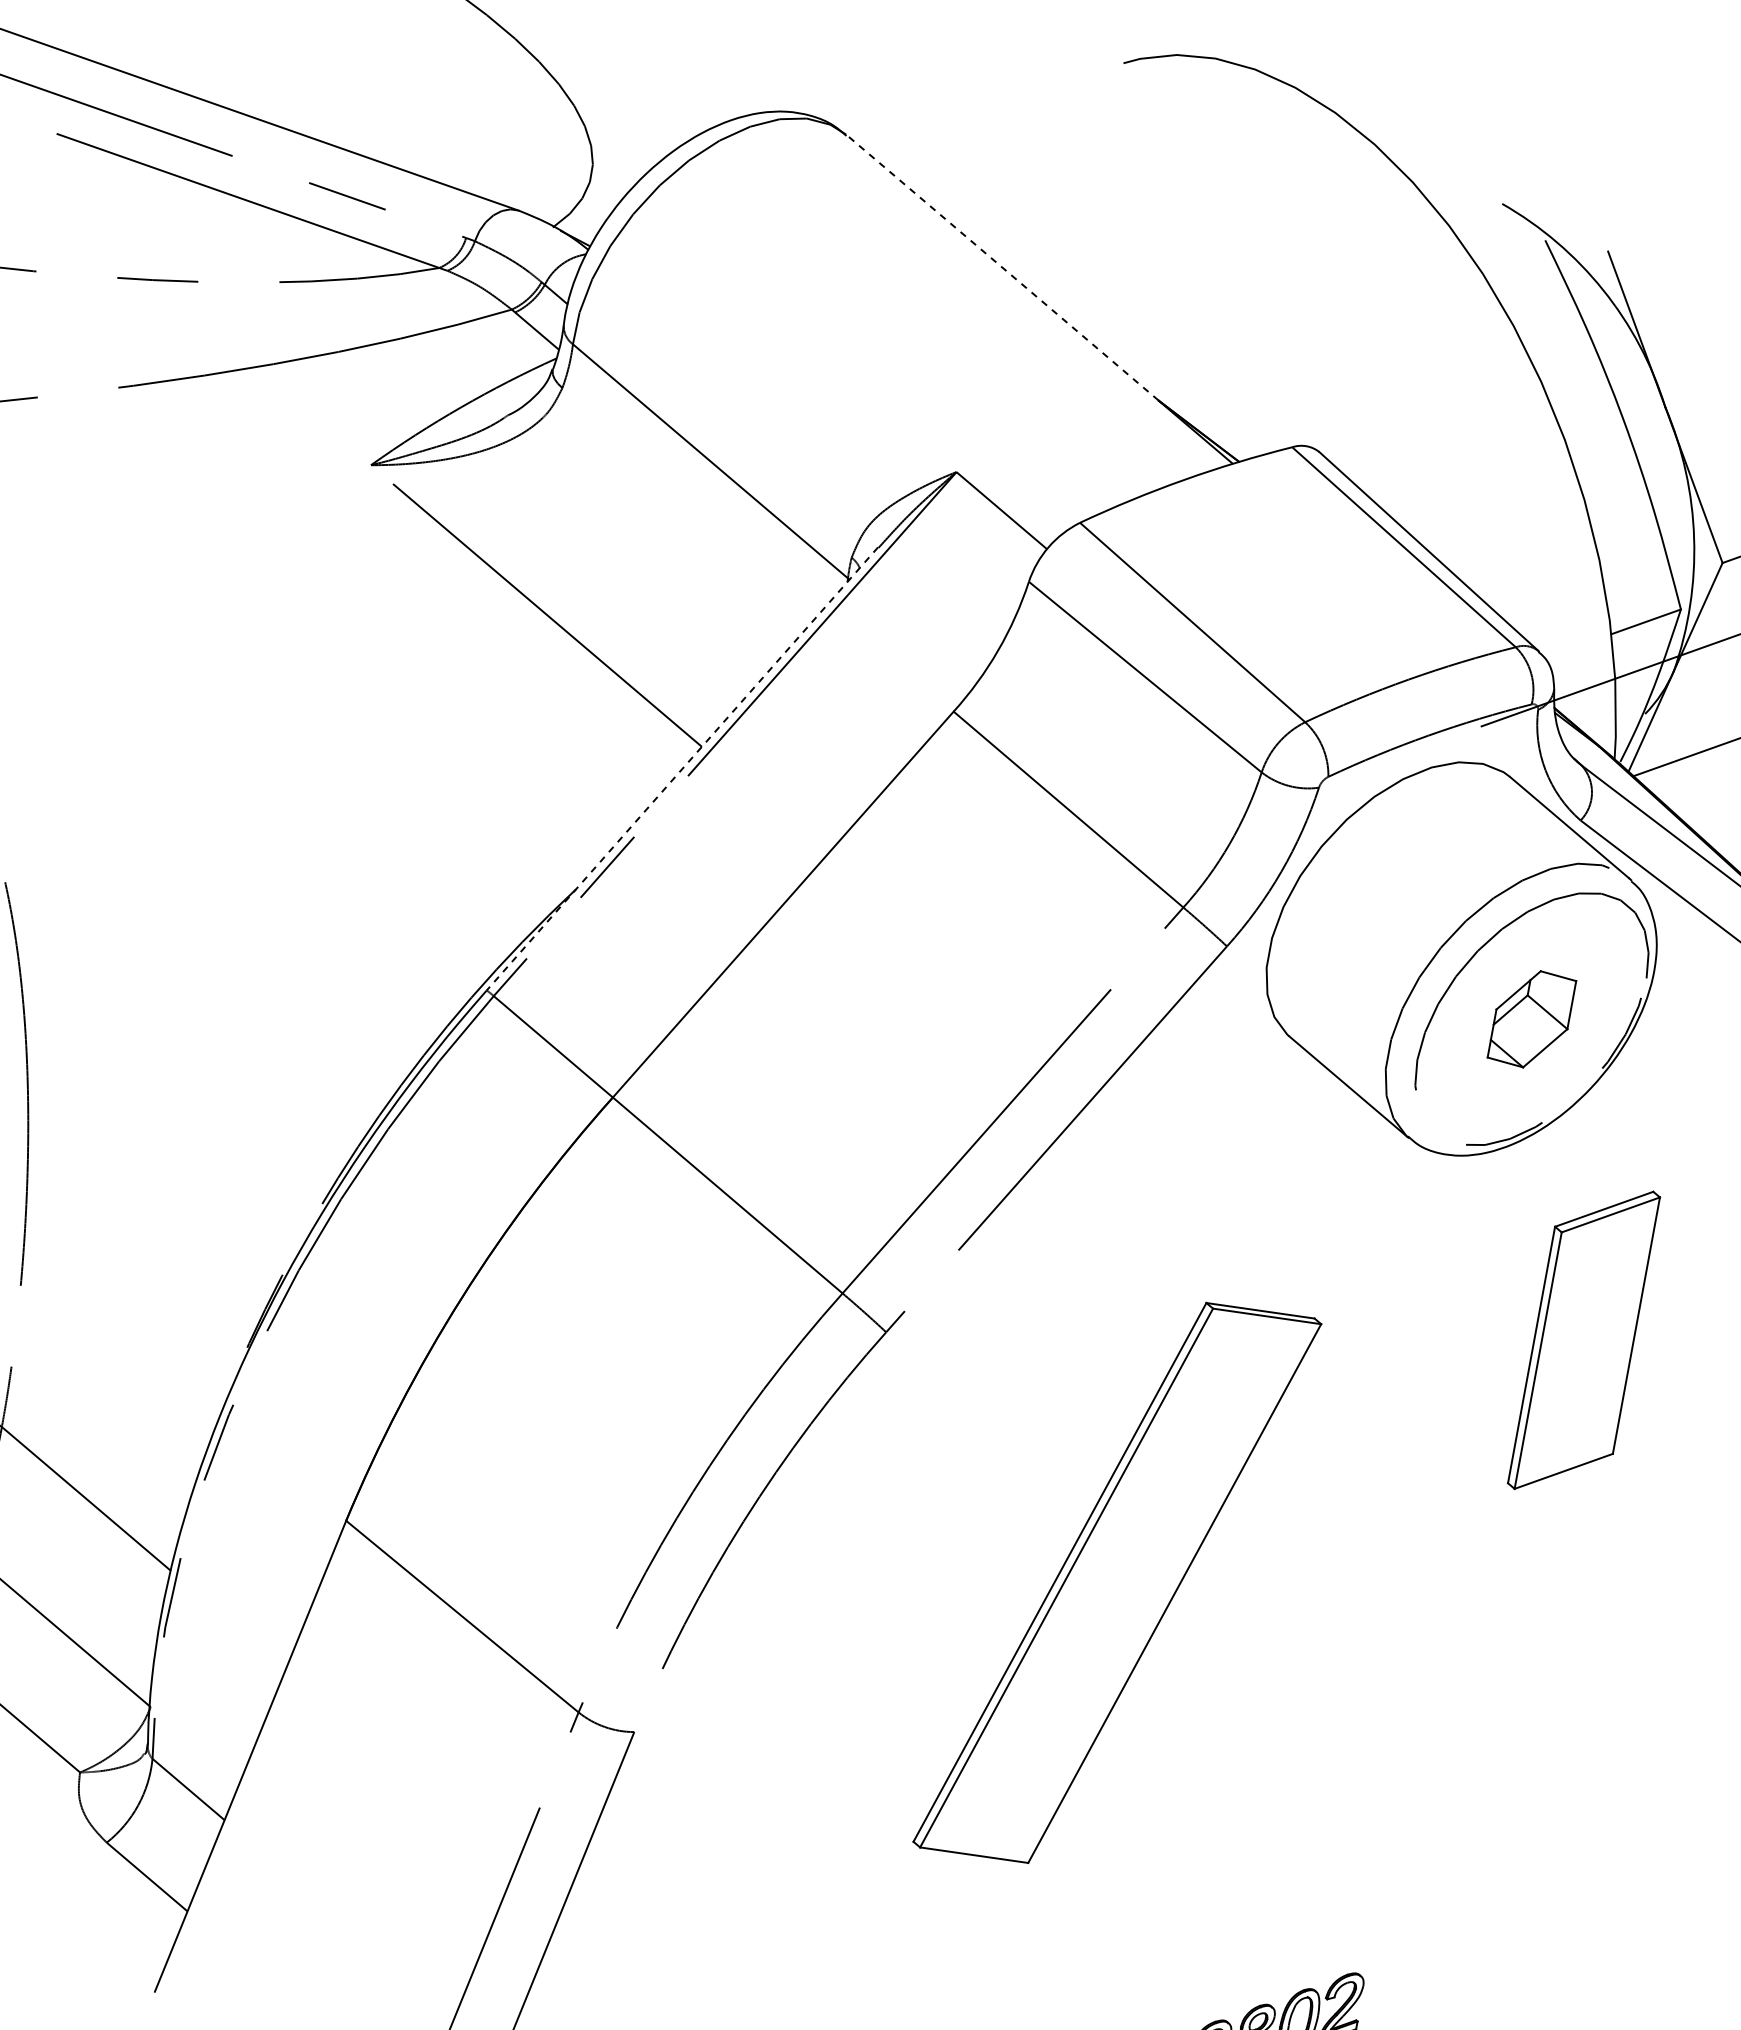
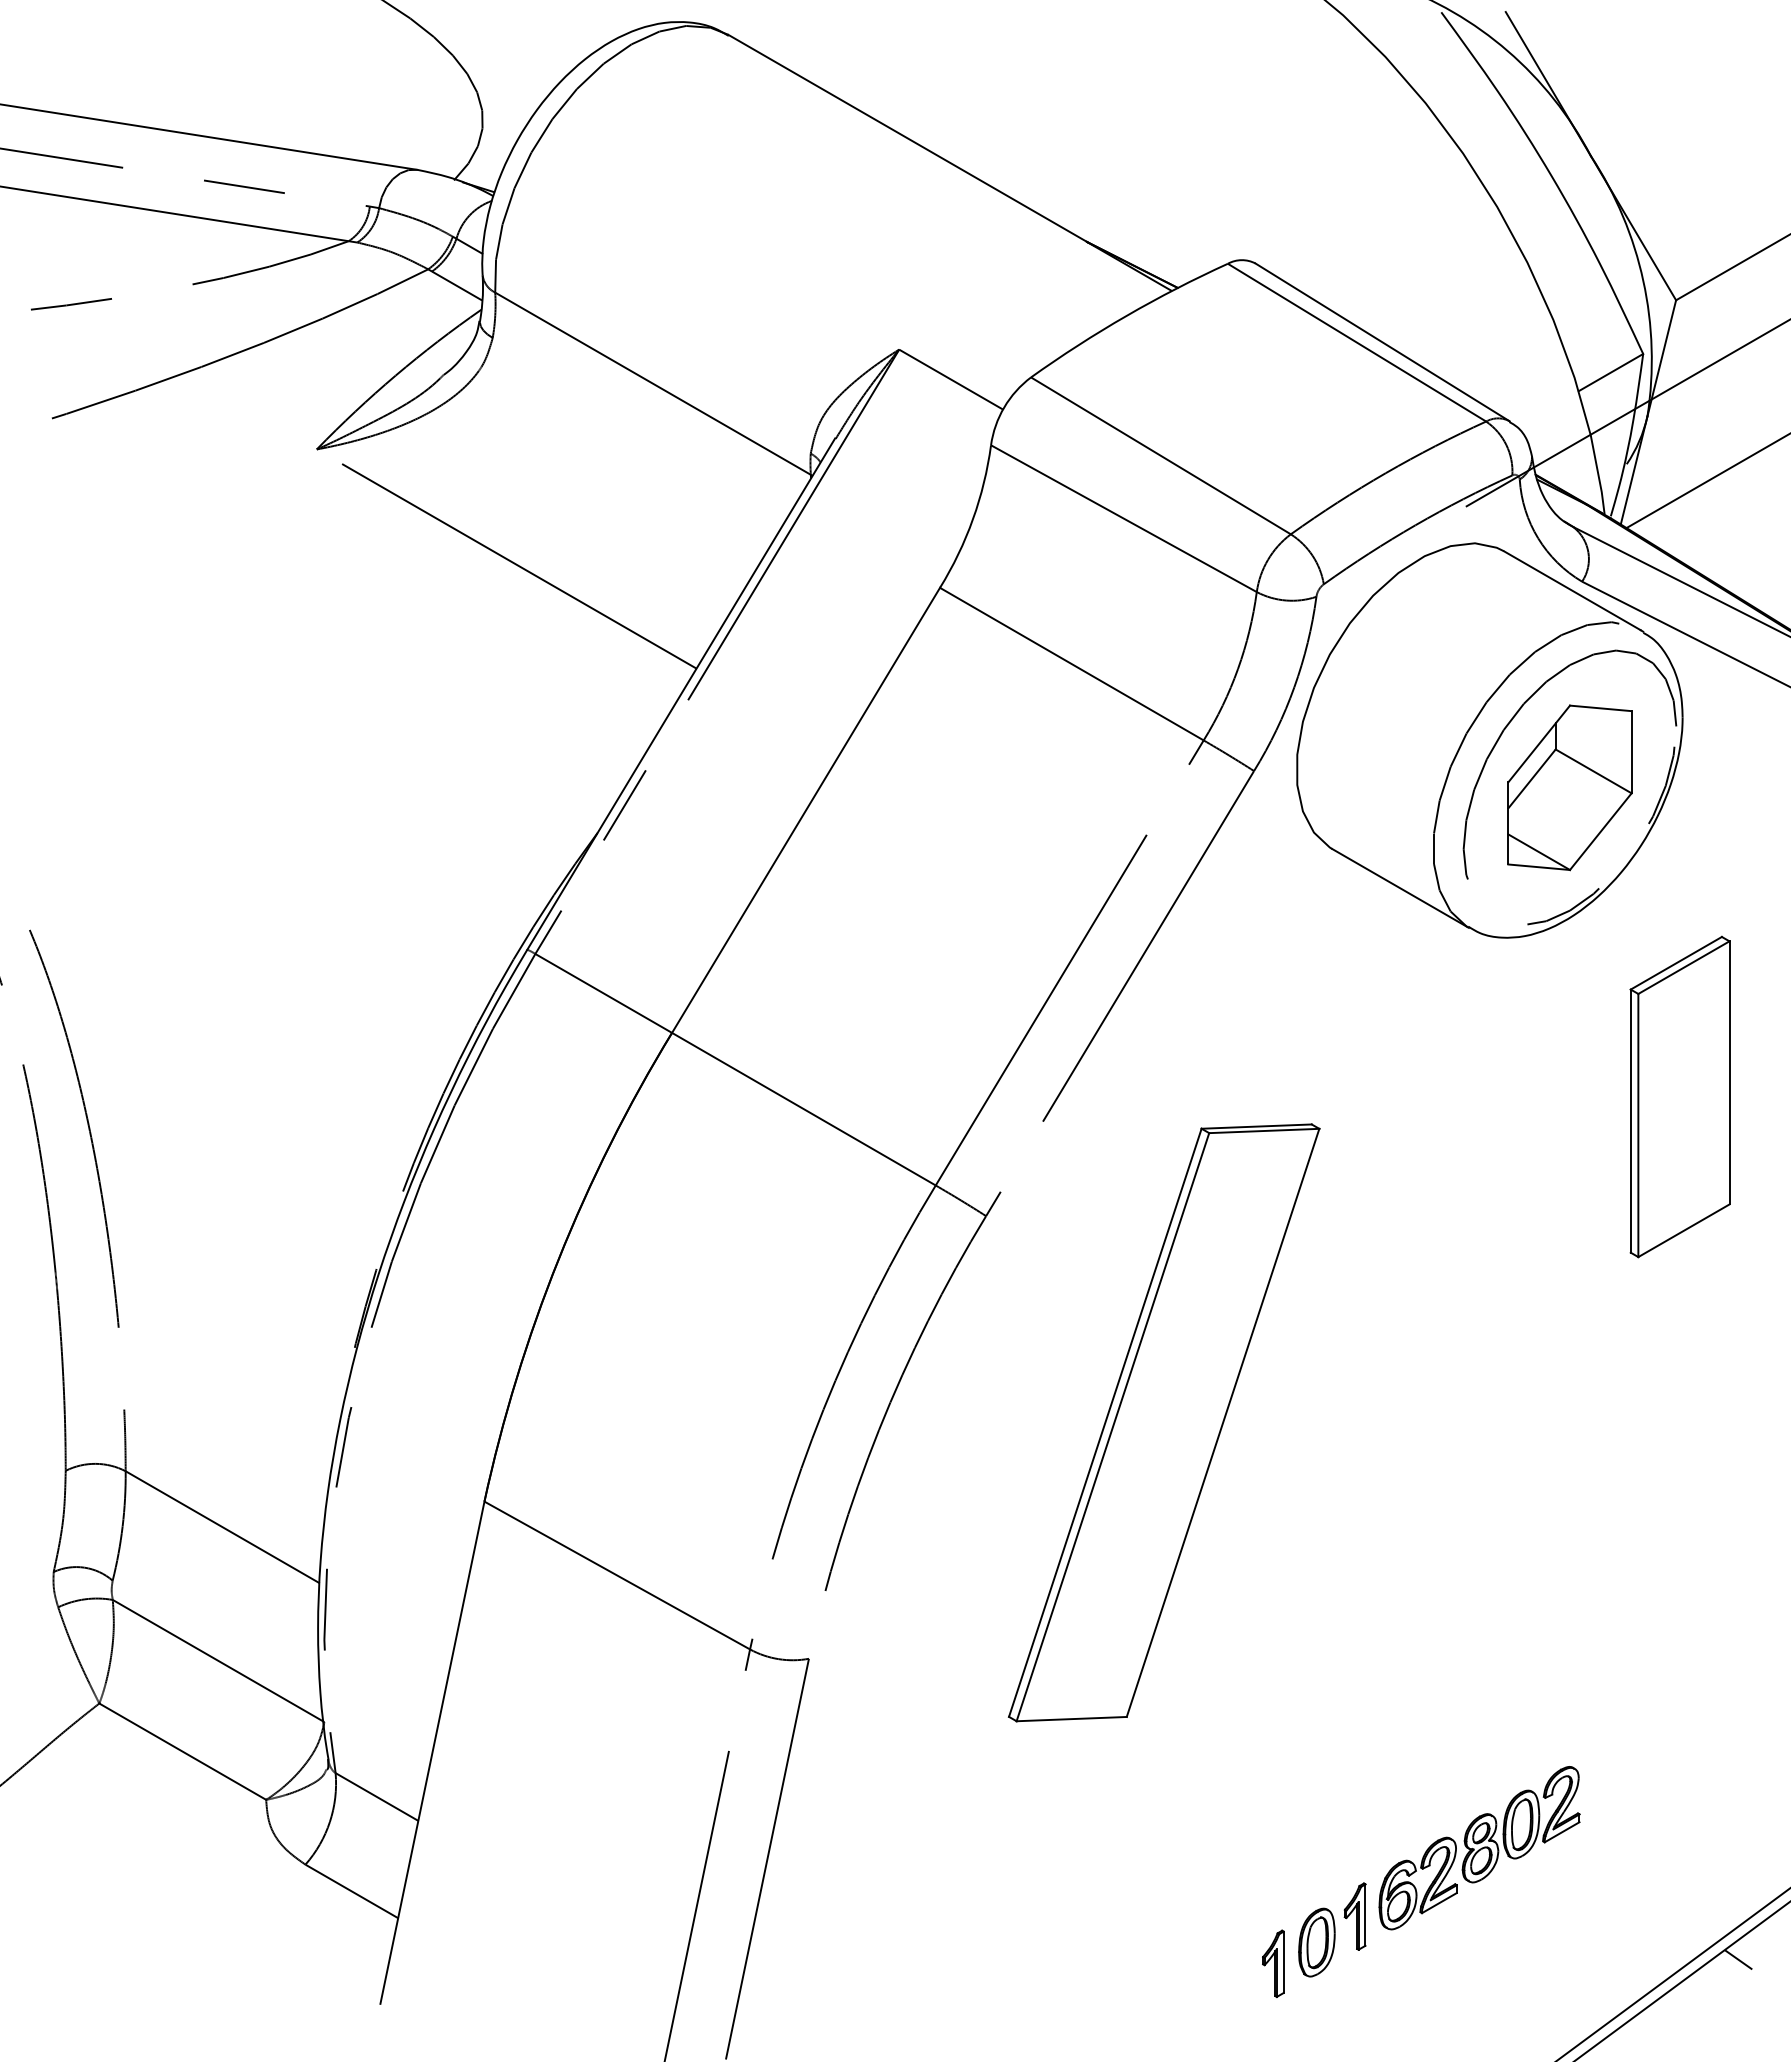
line: (1002, 267) -> (907, 138), dashed -> solid
line: (681, 769) -> (680, 694), dashed -> solid
part: (1531, 1018) -> (1569, 787), size x1.67
part: (1117, 1582) -> (1164, 1422), moved

